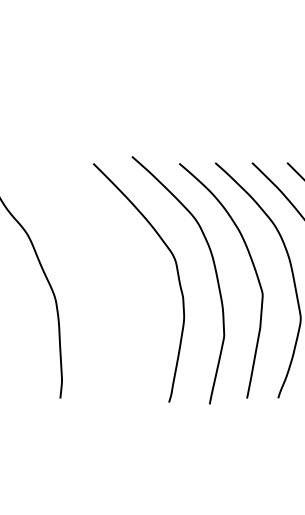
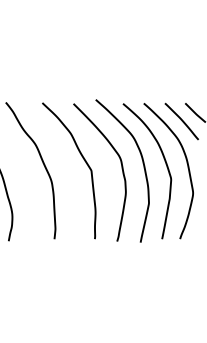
curve: (112, 263) -> (84, 161), added

